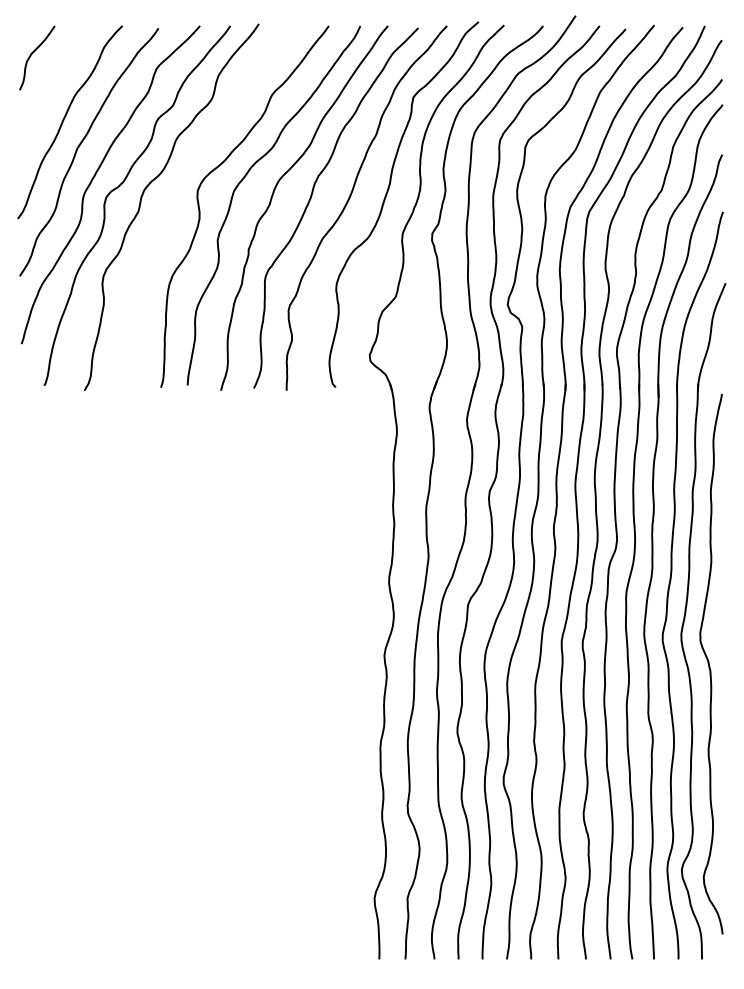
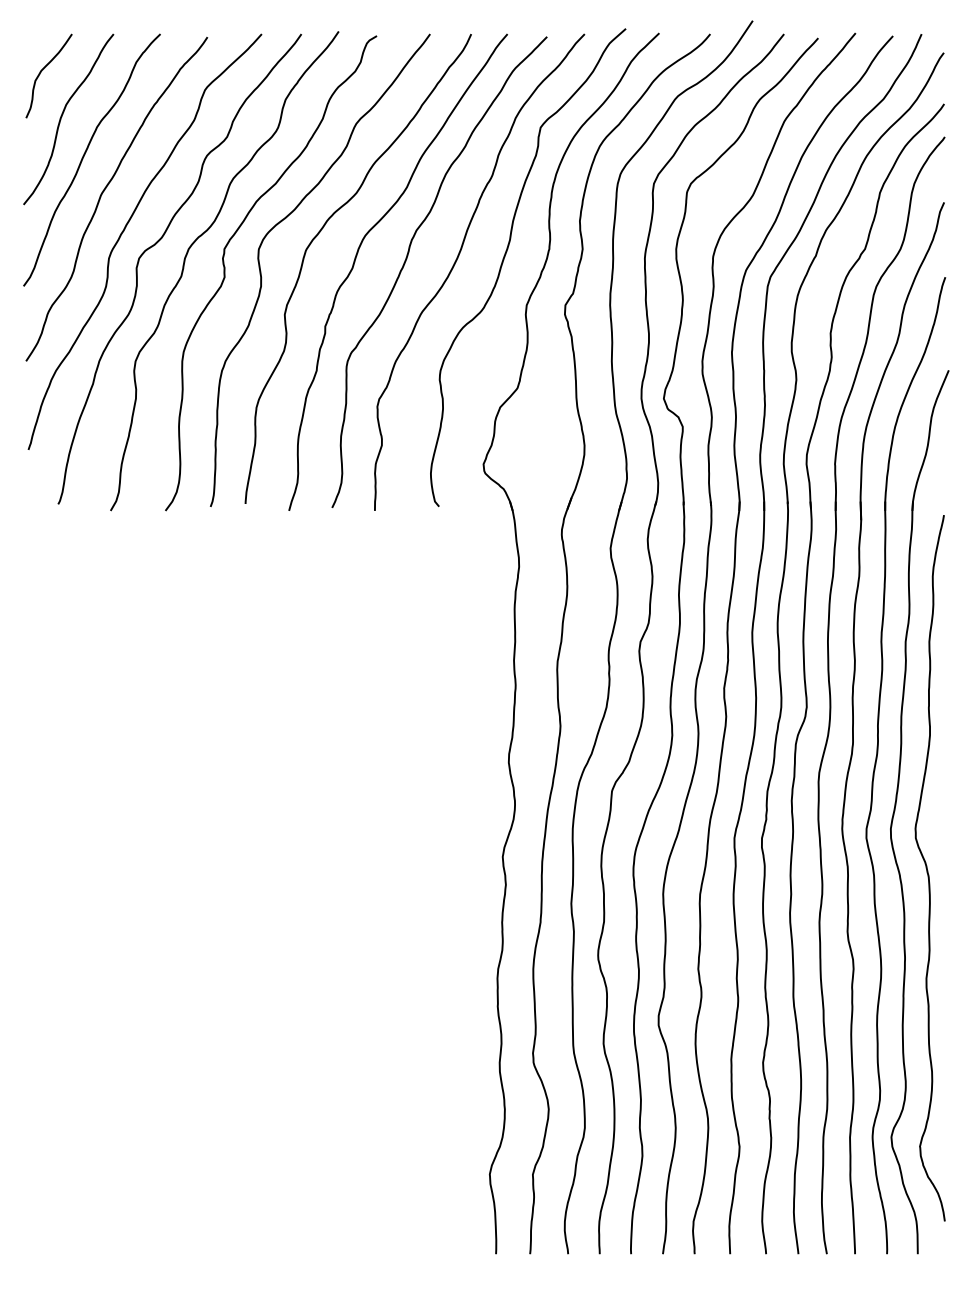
curve: (47, 89) -> (62, 117), added
curve: (172, 209) -> (225, 273), added

